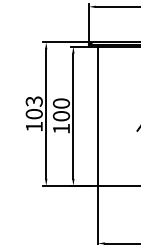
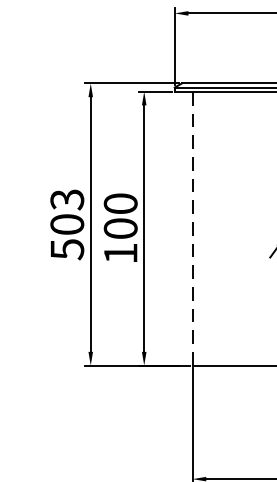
line: (97, 116) -> (191, 229), solid -> dashed
text: (34, 126) -> (67, 248), 103 -> 503

